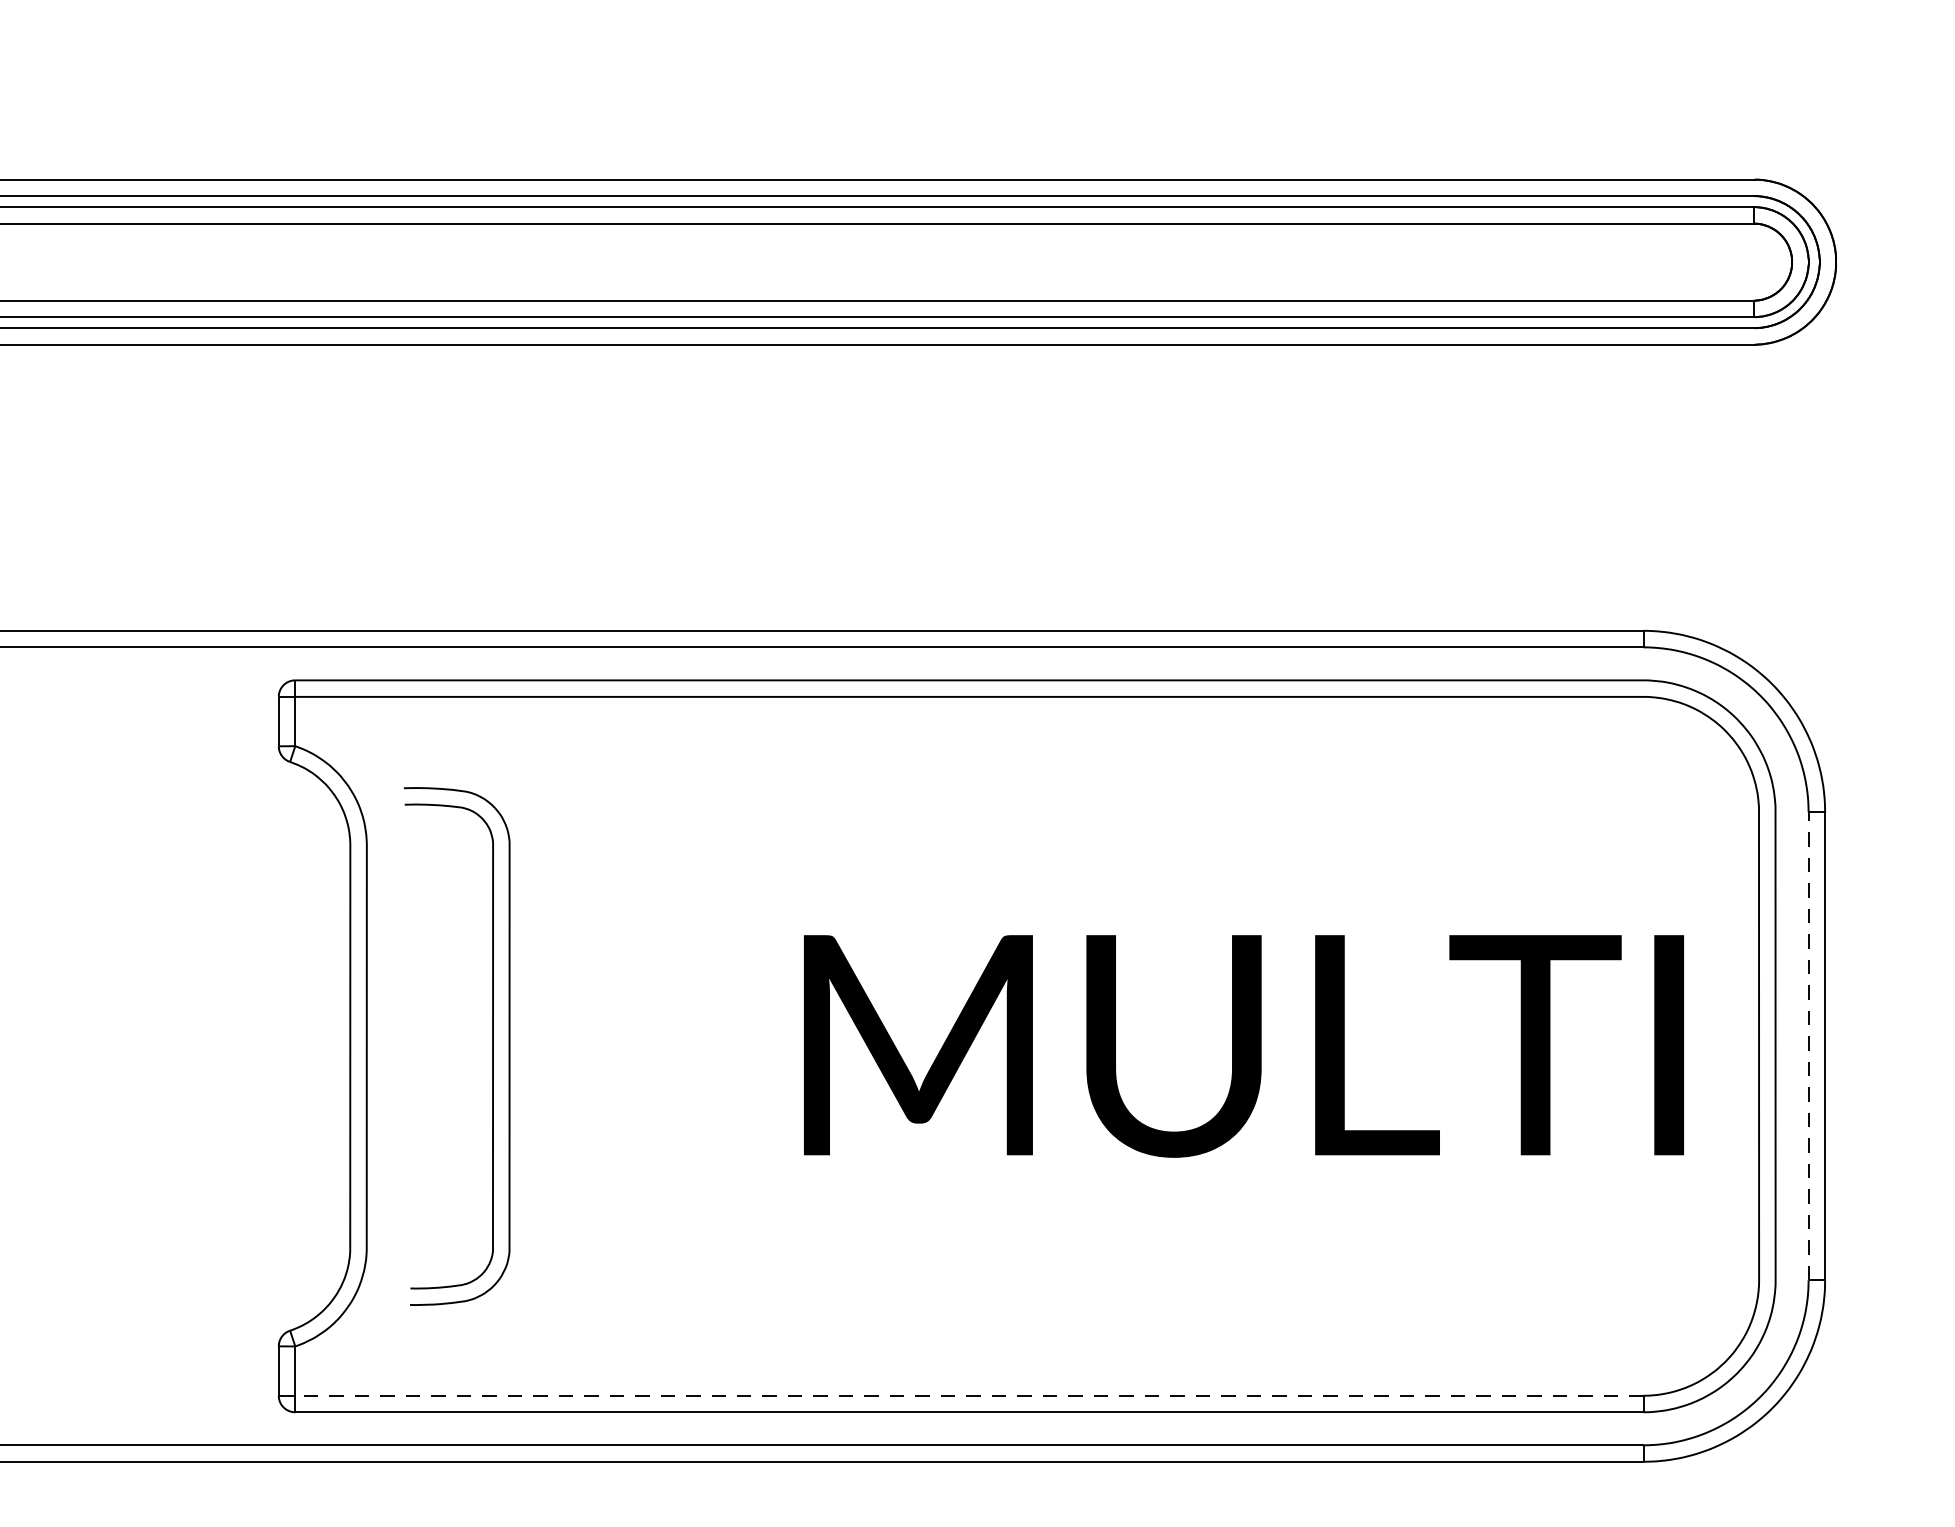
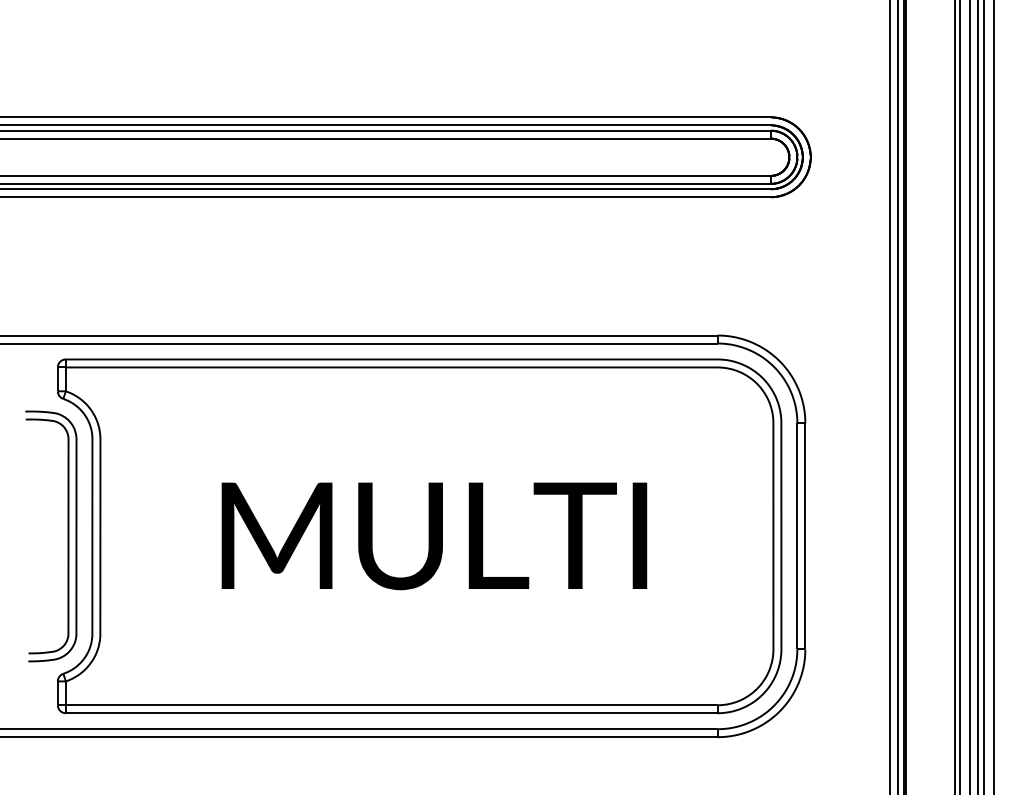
line: (1808, 1044) -> (797, 535), dashed -> solid
part: (491, 1046) -> (67, 536), moved
text: (1244, 1046) -> (434, 536), moved
line: (968, 1396) -> (391, 705), dashed -> solid

